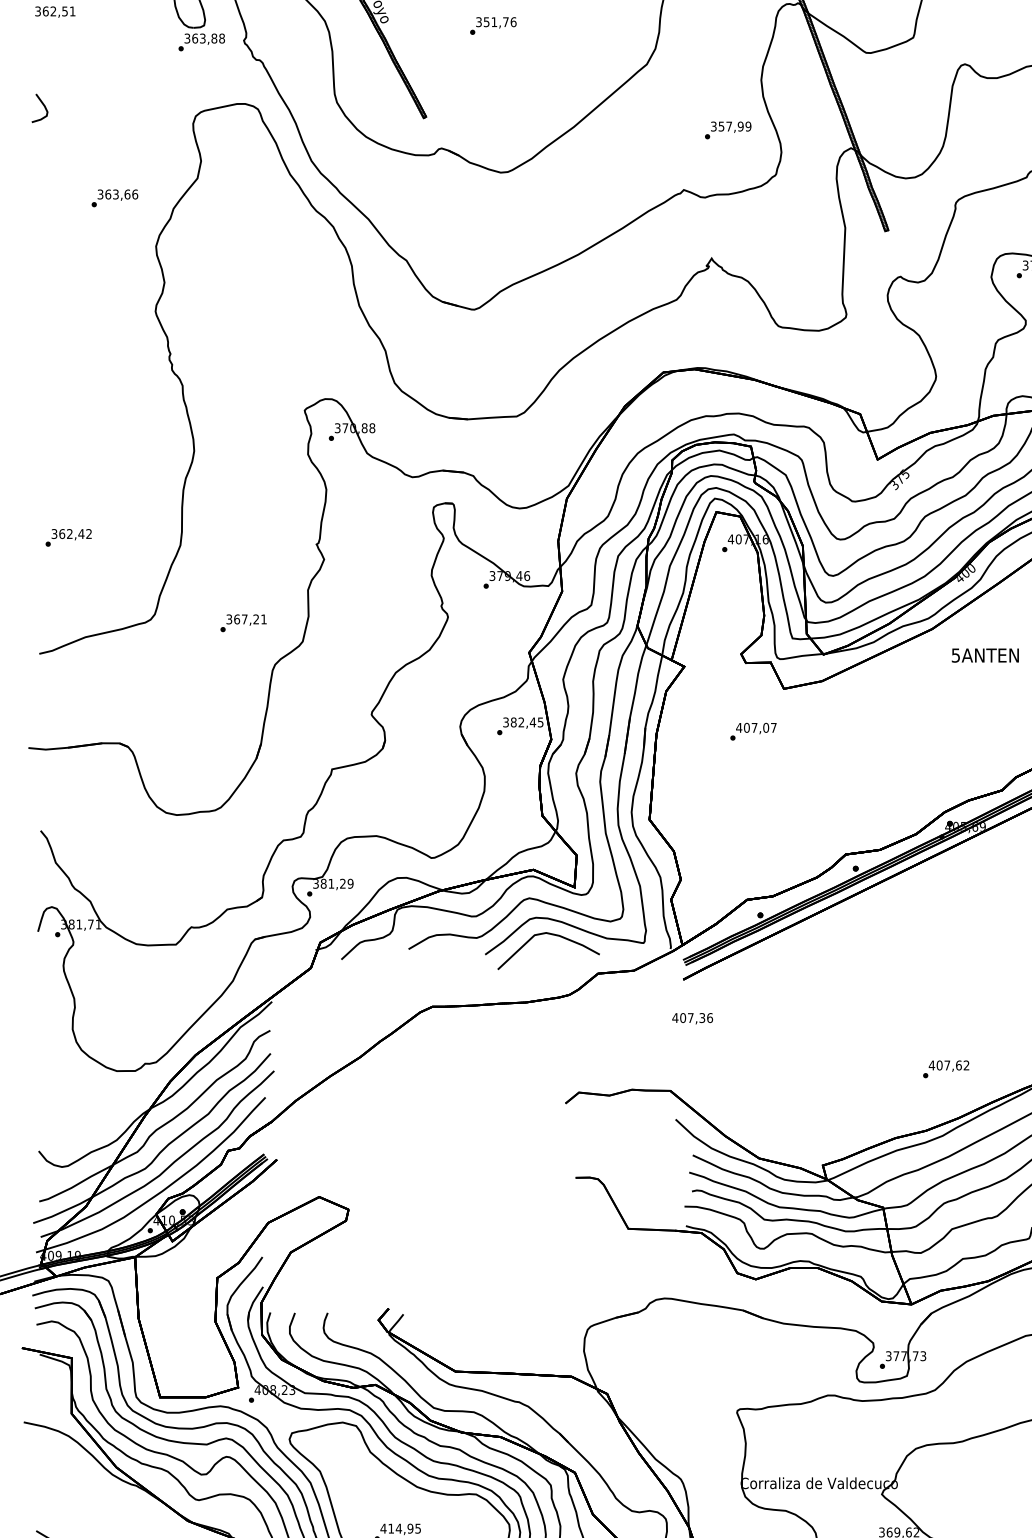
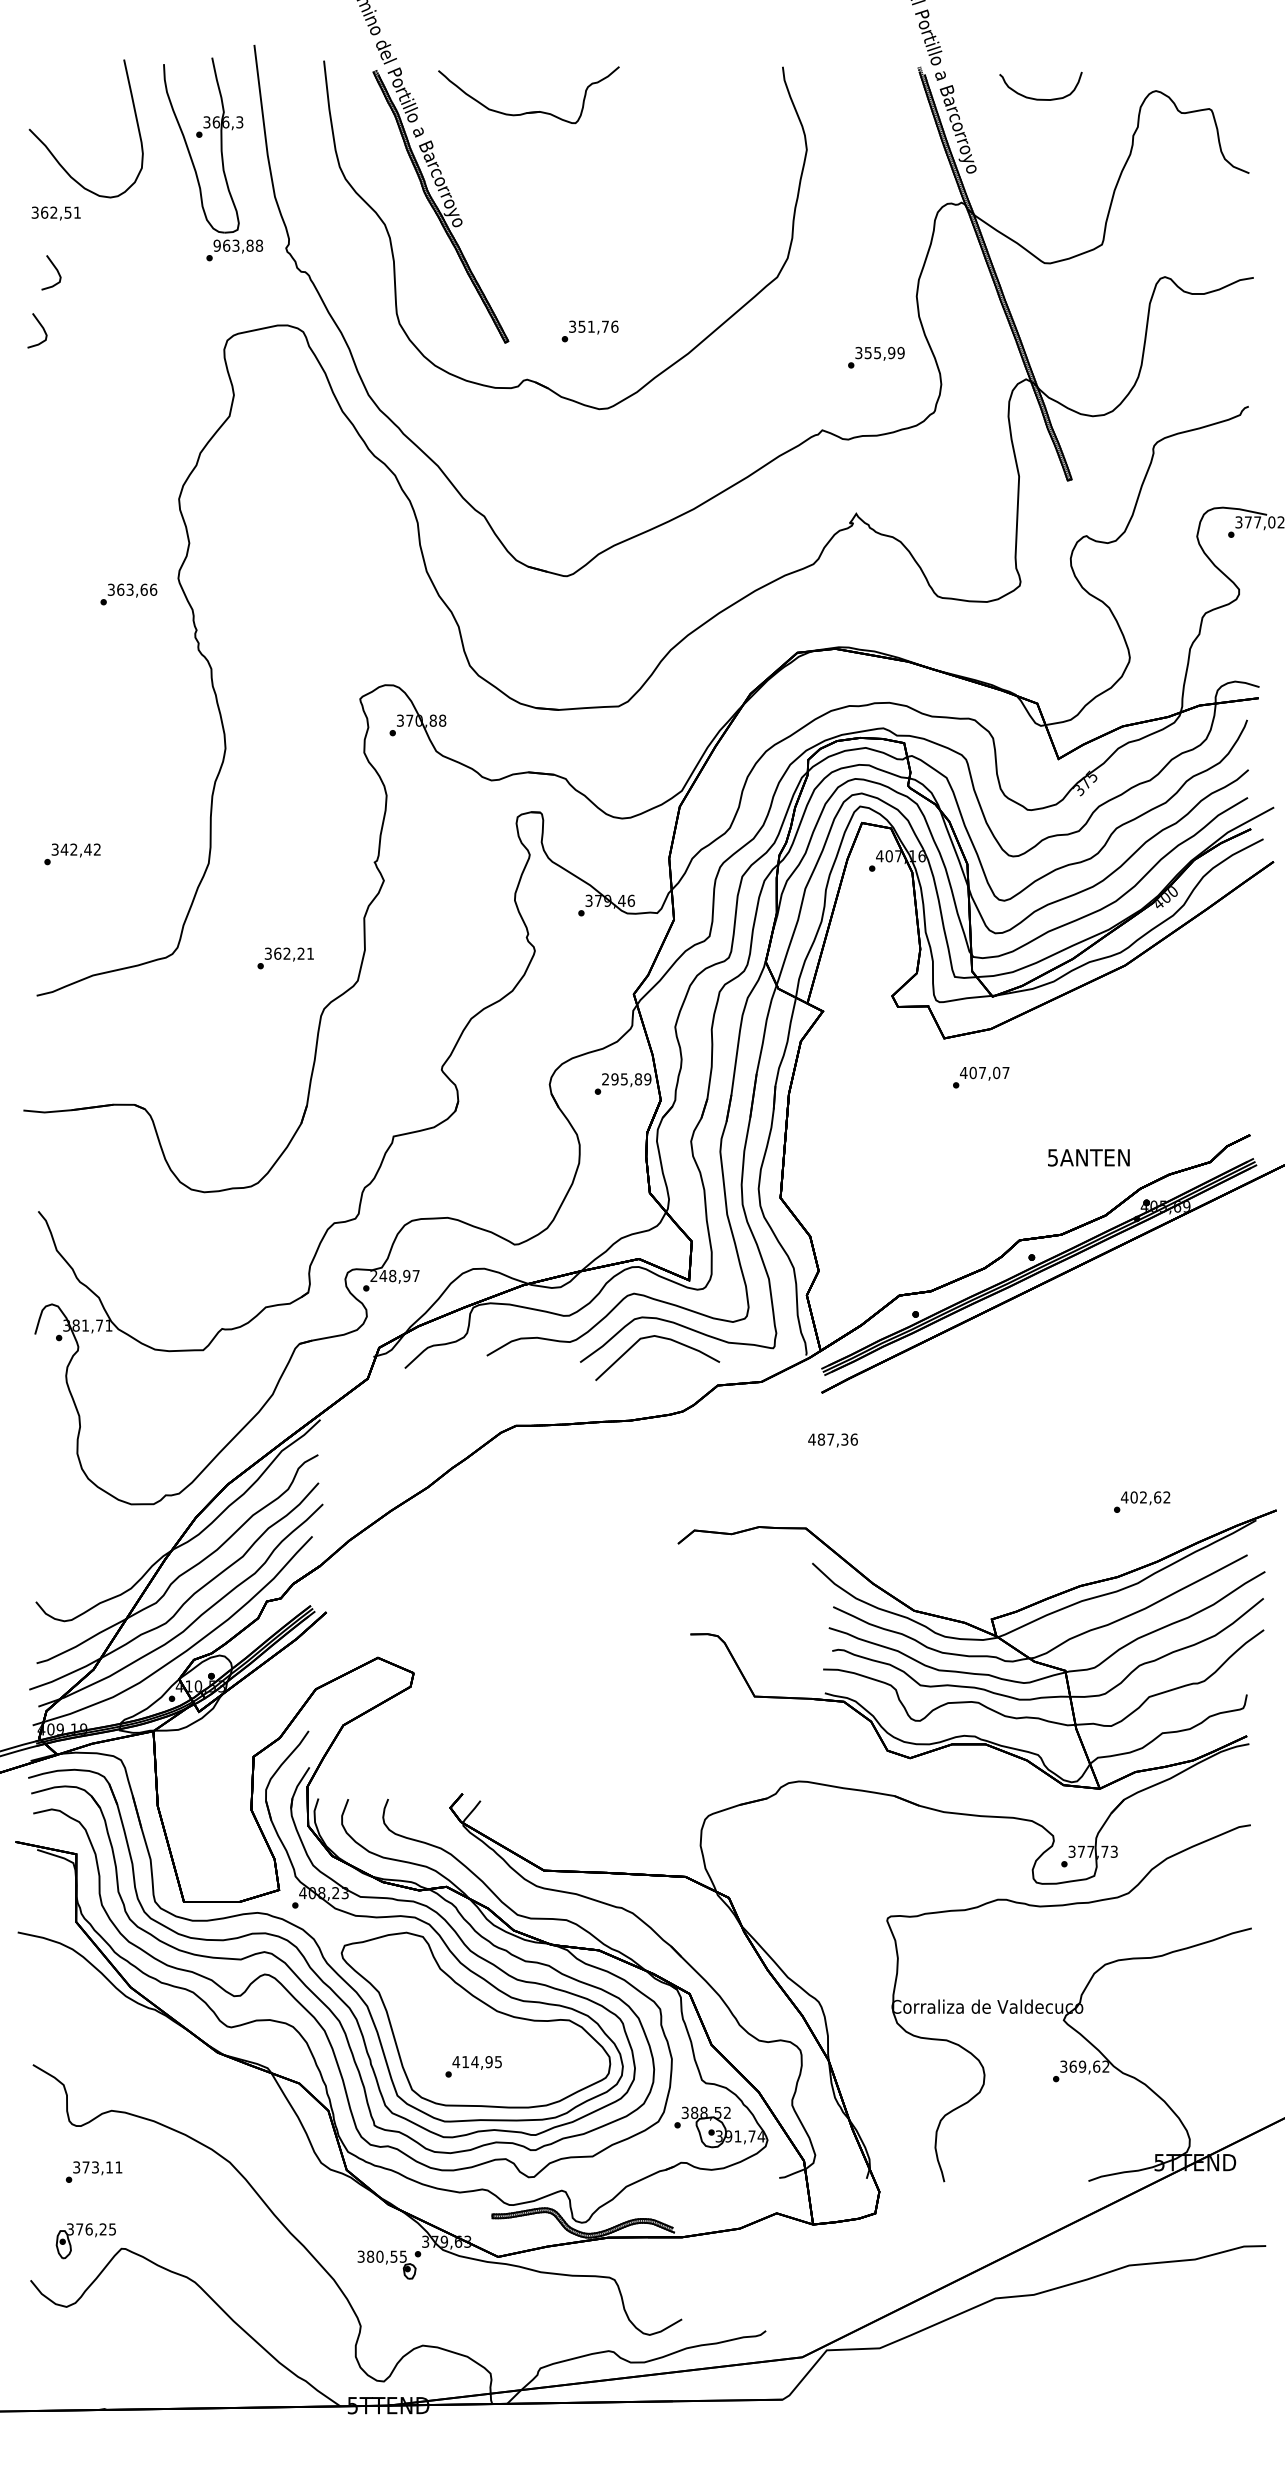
text: (492, 26) -> (589, 331), moved
text: (186, 38) -> (216, 245), 363,88 -> 963,88
curve: (53, 57) -> (54, 268), added
text: (729, 126) -> (877, 353), 357,99 -> 355,99
text: (114, 198) -> (128, 594), moved
text: (62, 533) -> (64, 849), 362,42 -> 342,42
text: (244, 619) -> (286, 953), 367,21 -> 362,21
text: (985, 655) -> (1088, 1157), moved
text: (523, 722) -> (626, 1079), 382,45 -> 295,89
text: (753, 731) -> (981, 1077), moved
text: (332, 883) -> (394, 1275), 381,29 -> 248,97
text: (683, 1017) -> (821, 1439), 407,36 -> 487,36
text: (947, 1065) -> (1143, 1497), 407,62 -> 402,62

